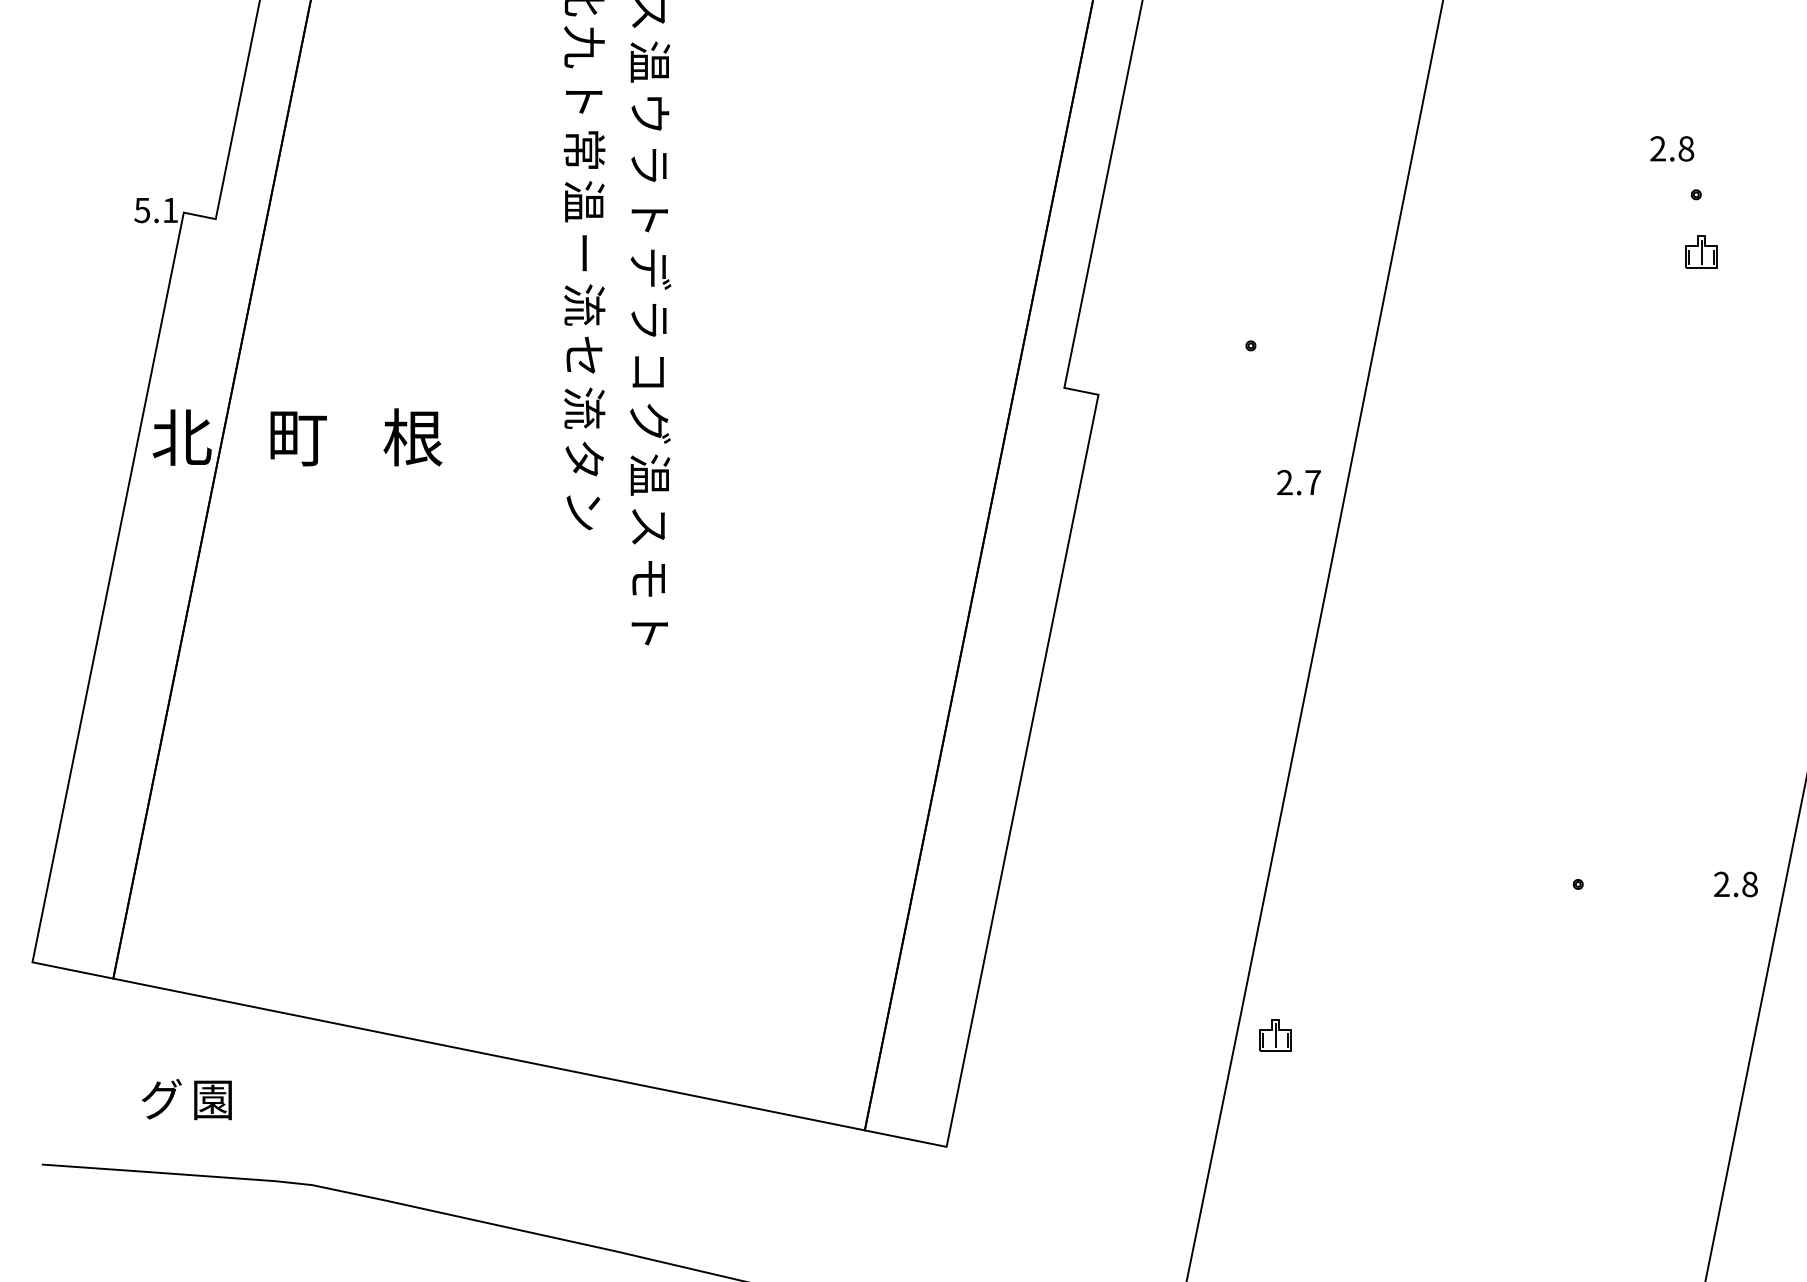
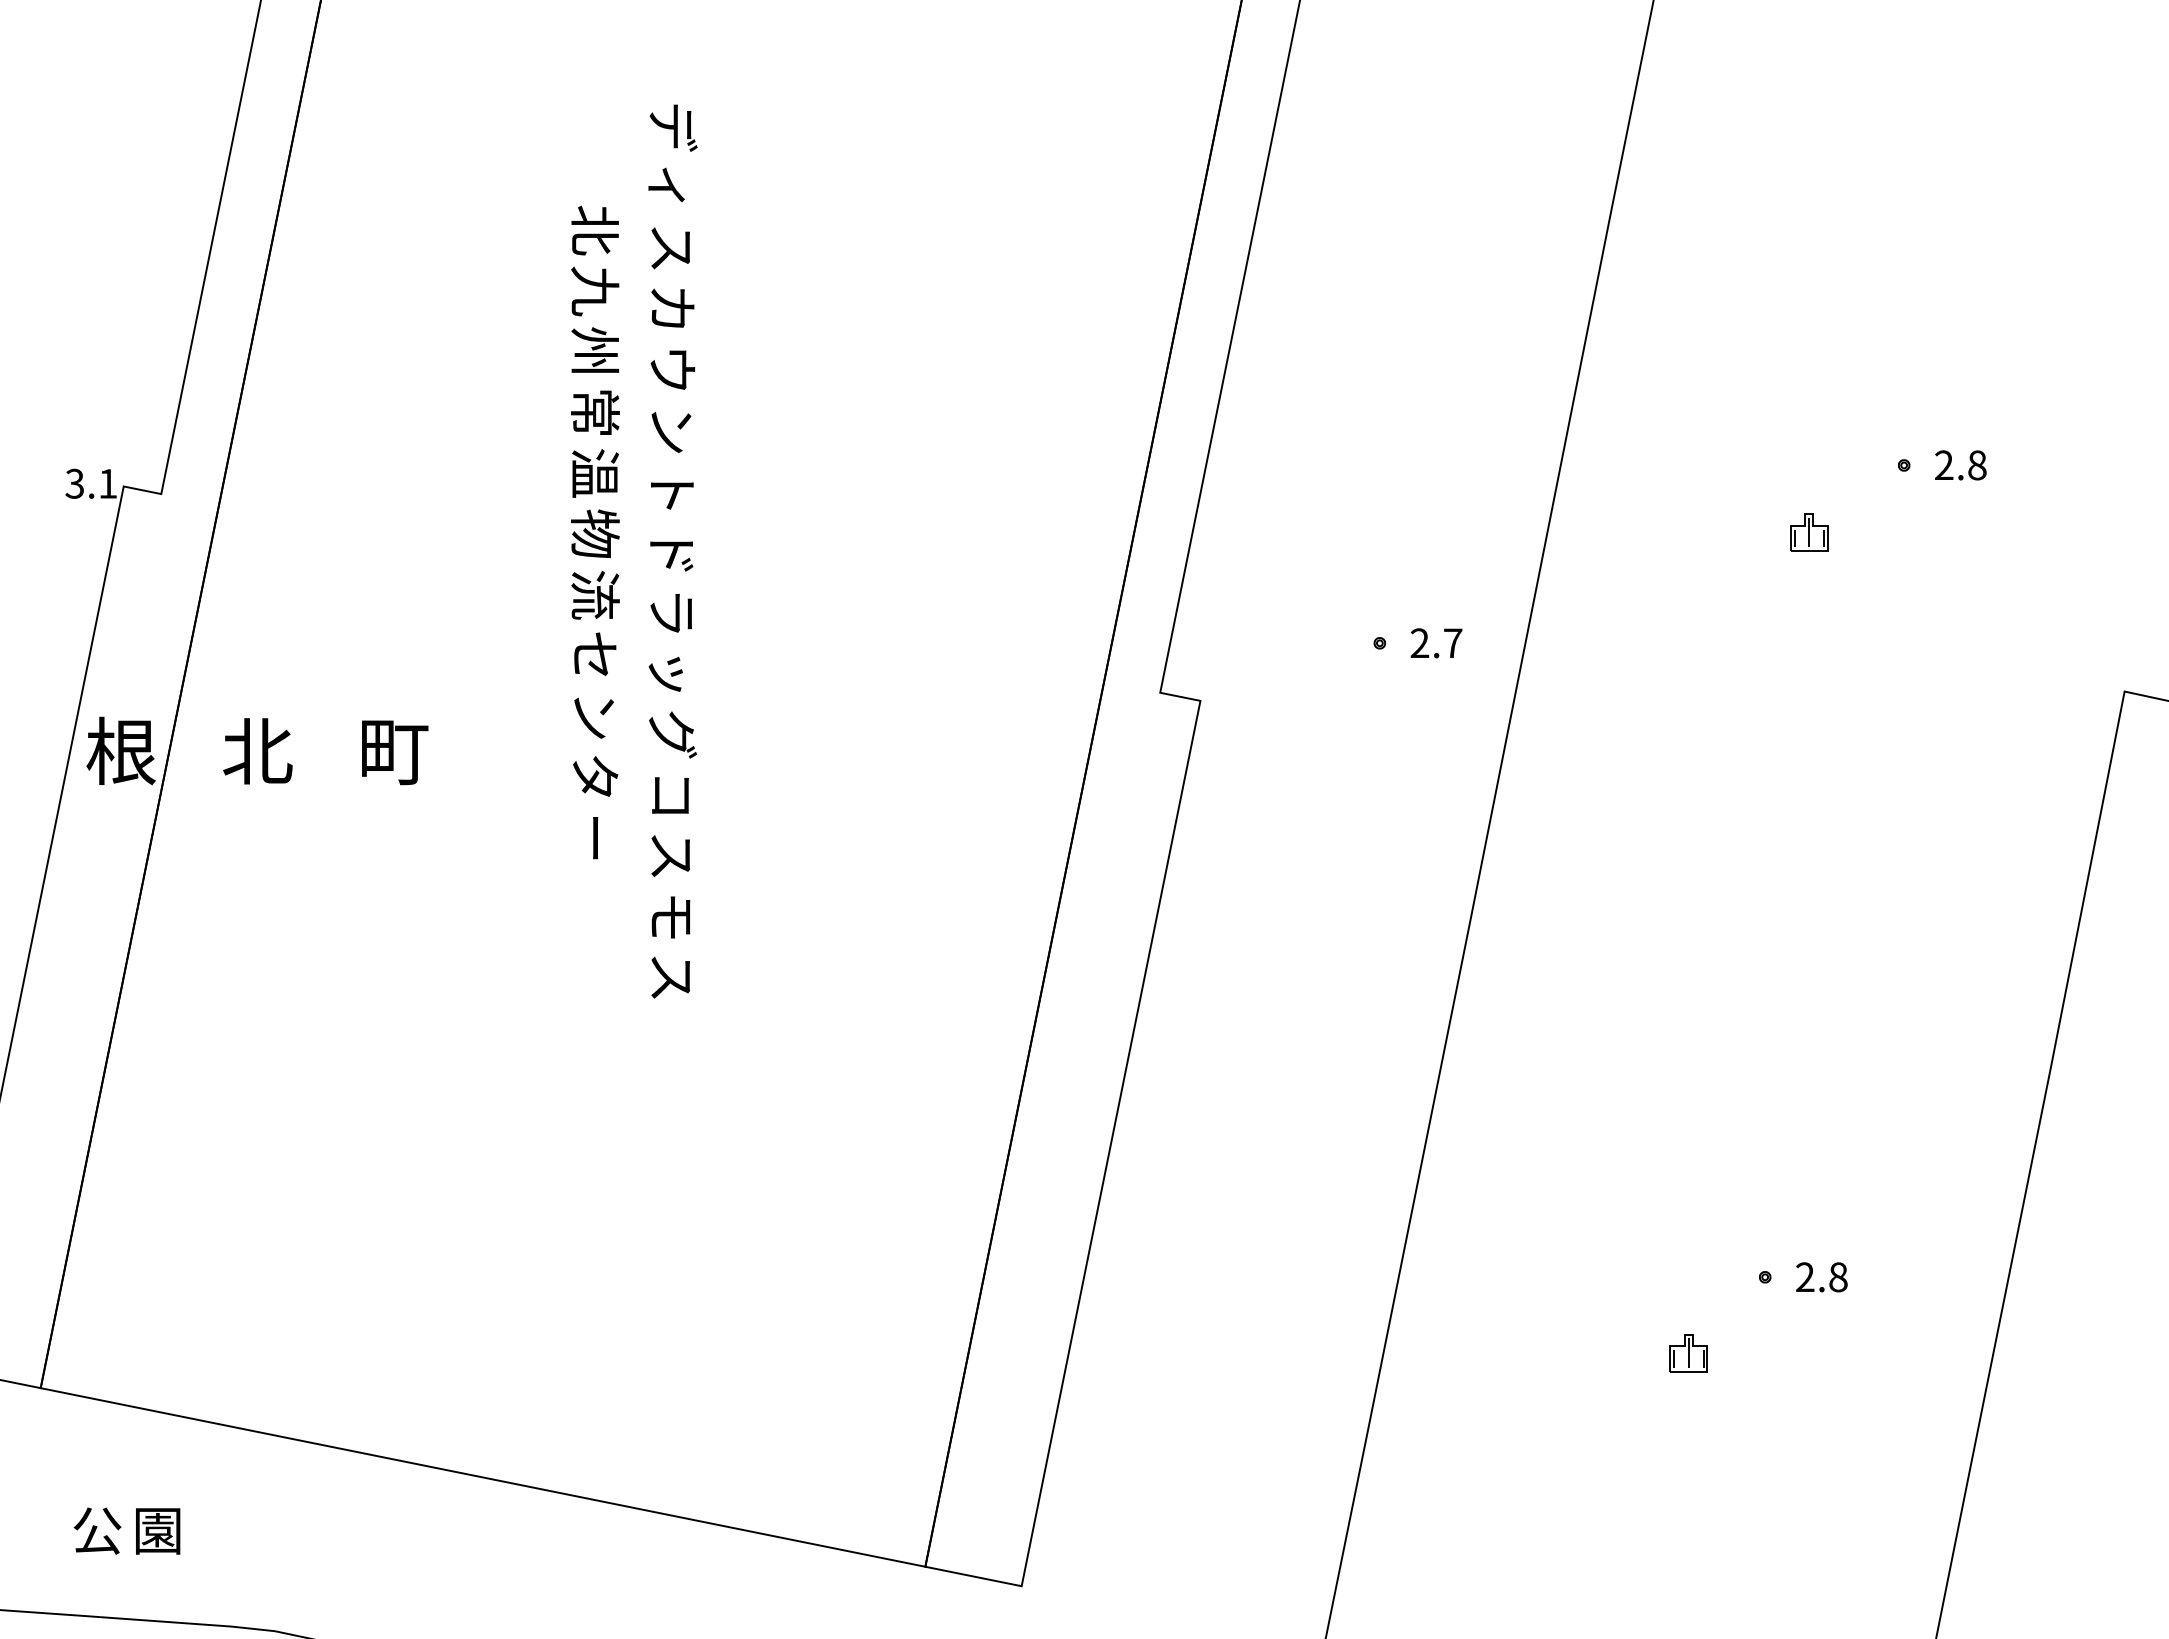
text: (650, 61) -> (672, 308), 温 -> カ
text: (584, 96) -> (595, 349), ト -> 州
text: (1671, 148) -> (1960, 465), moved
text: (648, 165) -> (670, 431), ラ -> ン
text: (142, 210) -> (74, 483), 5.1 -> 3.1
part: (1701, 251) -> (1809, 532), moved
text: (584, 252) -> (595, 533), ー -> 物
text: (650, 269) -> (673, 553), デ -> ド
text: (646, 371) -> (668, 673), コ -> ッ
text: (584, 408) -> (595, 716), 流 -> ン
text: (181, 436) -> (121, 750), 北 -> 根
text: (413, 436) -> (393, 750), 根 -> 町
text: (297, 437) -> (257, 751), 町 -> 北
text: (650, 475) -> (672, 795), 温 -> コ
text: (1299, 482) -> (1436, 643), moved
text: (582, 511) -> (593, 838), ン -> ー
text: (650, 629) -> (672, 977), ト -> ス
text: (1735, 884) -> (1821, 1277), moved
part: (1275, 1035) -> (1688, 1353), moved
text: (161, 1099) -> (97, 1530), グ -> 公

